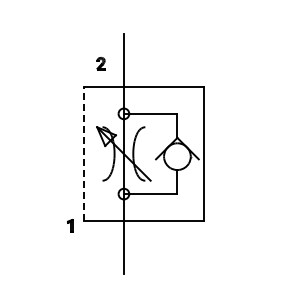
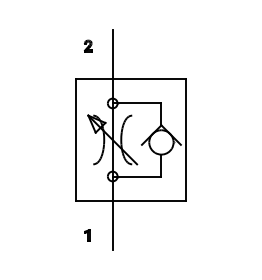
part: (100, 63) -> (87, 45), moved
line: (83, 154) -> (75, 140), dashed -> solid
part: (70, 225) -> (87, 235), moved

